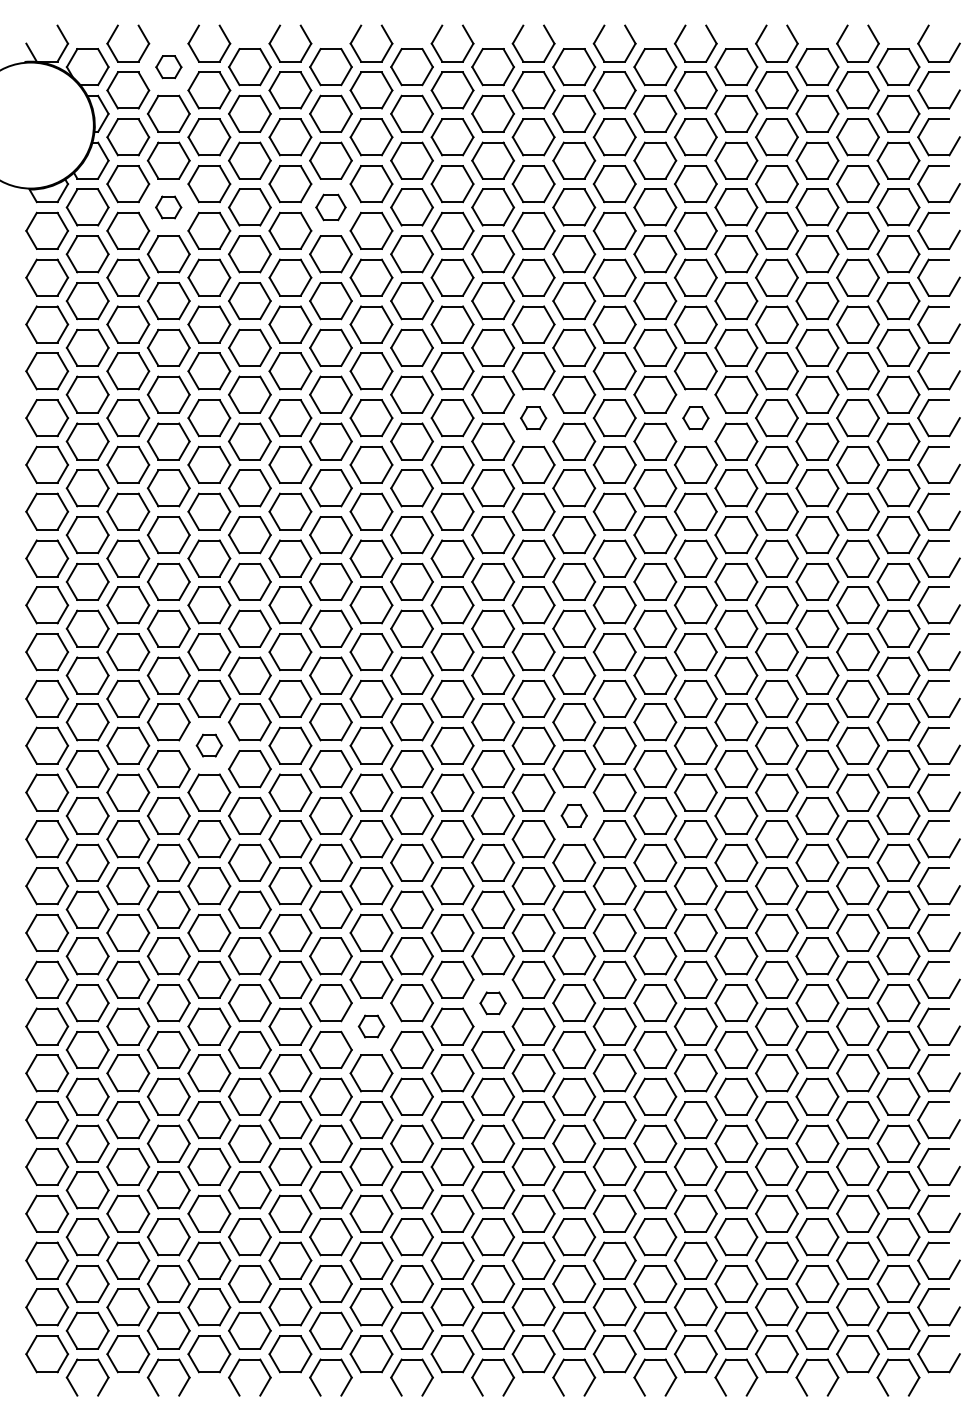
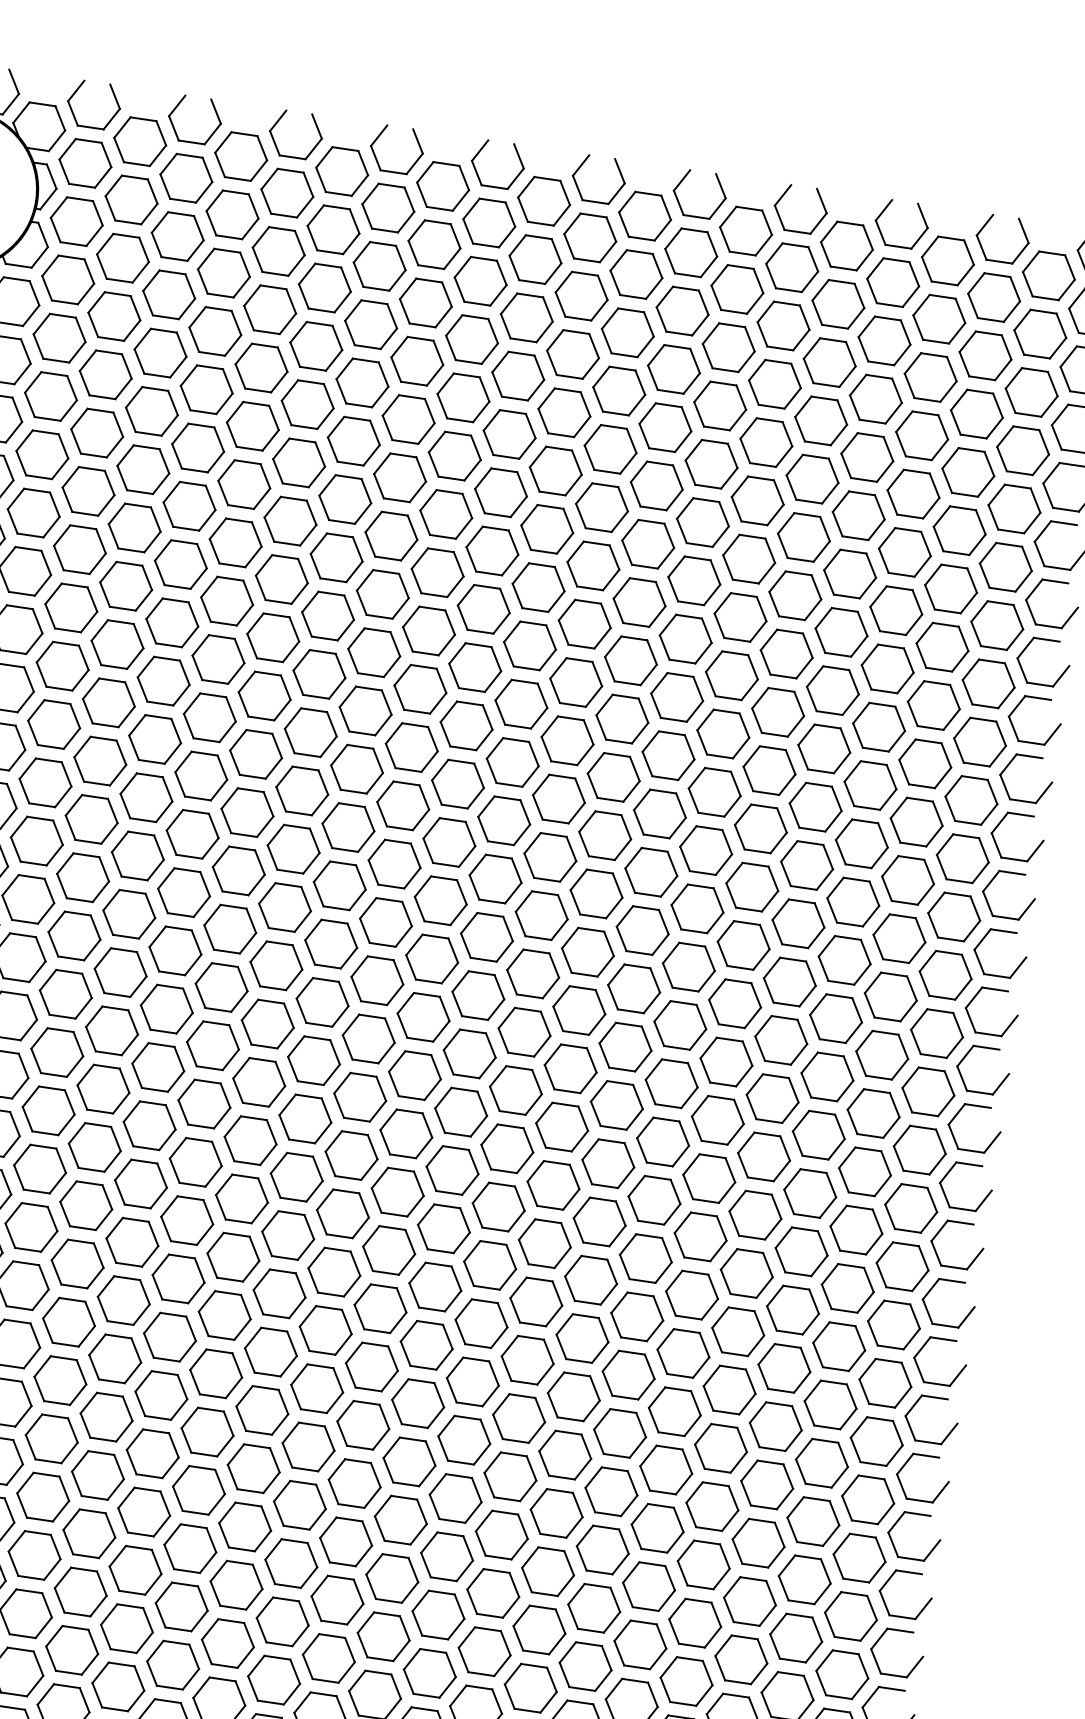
part: (168, 67) -> (139, 142), size x1.67
part: (168, 207) -> (113, 316), size x1.67
part: (330, 207) -> (315, 346), size x1.43
part: (533, 418) -> (529, 646), size x1.67
part: (695, 418) -> (731, 676), size x1.67
part: (209, 745) -> (66, 993), size x1.67
part: (574, 815) -> (507, 1148), size x1.67
part: (492, 1003) -> (371, 1367), size x1.67
part: (371, 1026) -> (216, 1373), size x1.67

